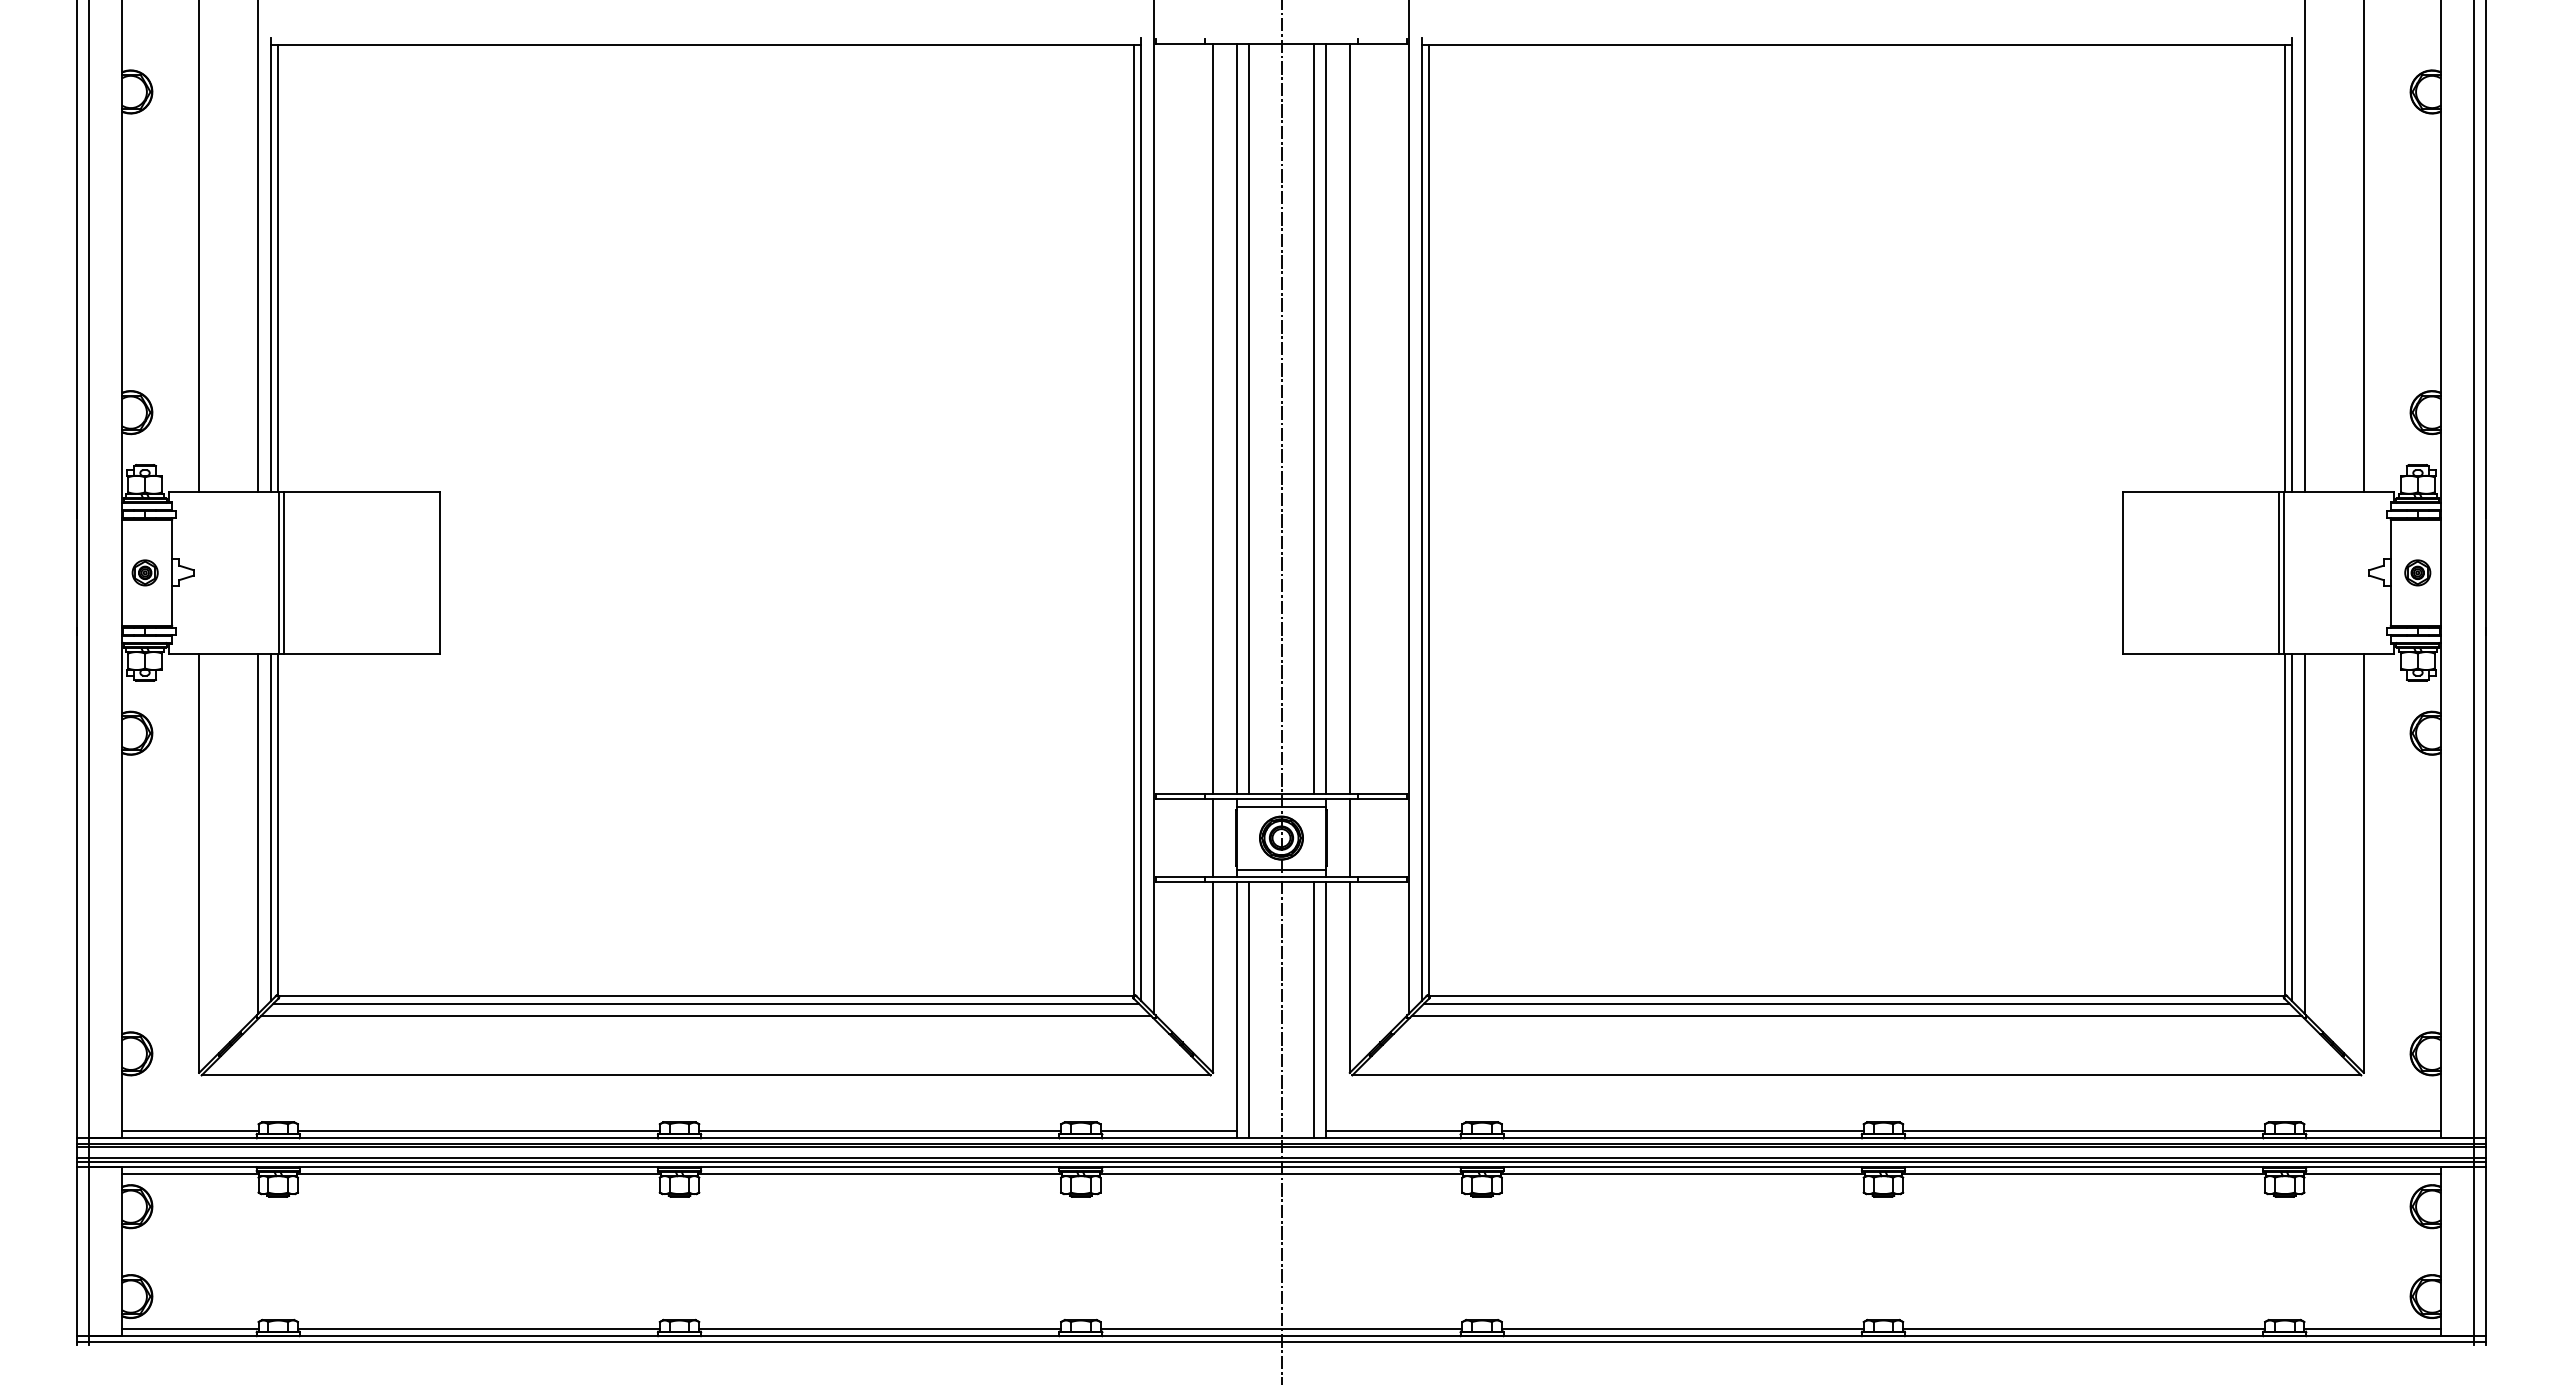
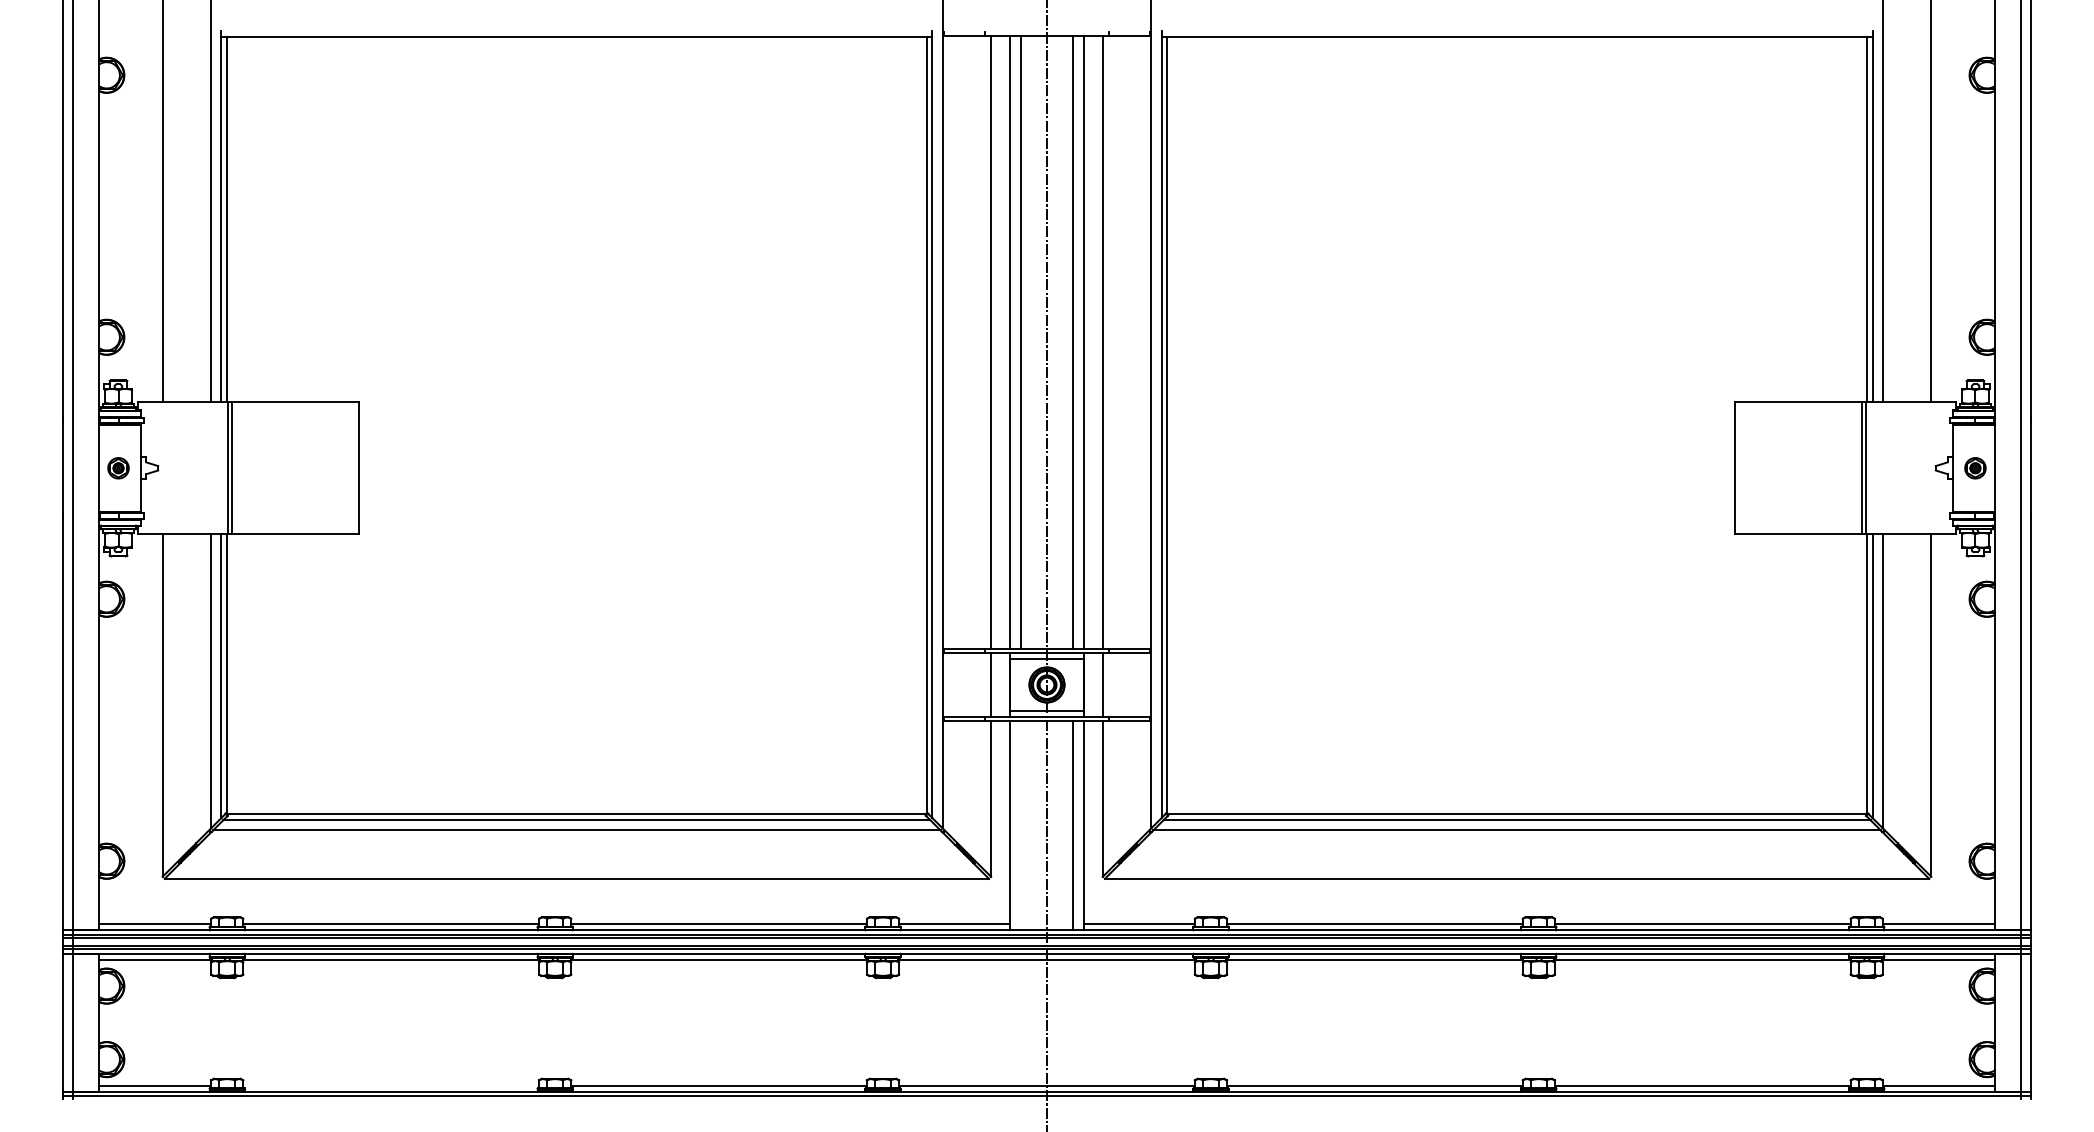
line: (1249, 1010) -> (1020, 825), removed
line: (478, 1328) -> (390, 1085), removed

